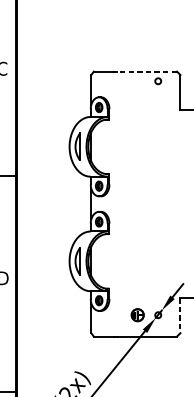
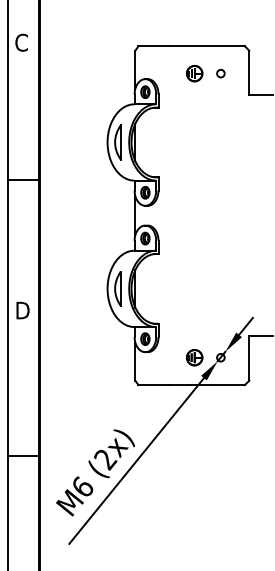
line: (146, 71) -> (206, 46), dashed -> solid
circle: (157, 81) -> (220, 73), moved
part: (137, 92) -> (194, 73), added
line: (180, 315) -> (249, 358), dashed -> solid

